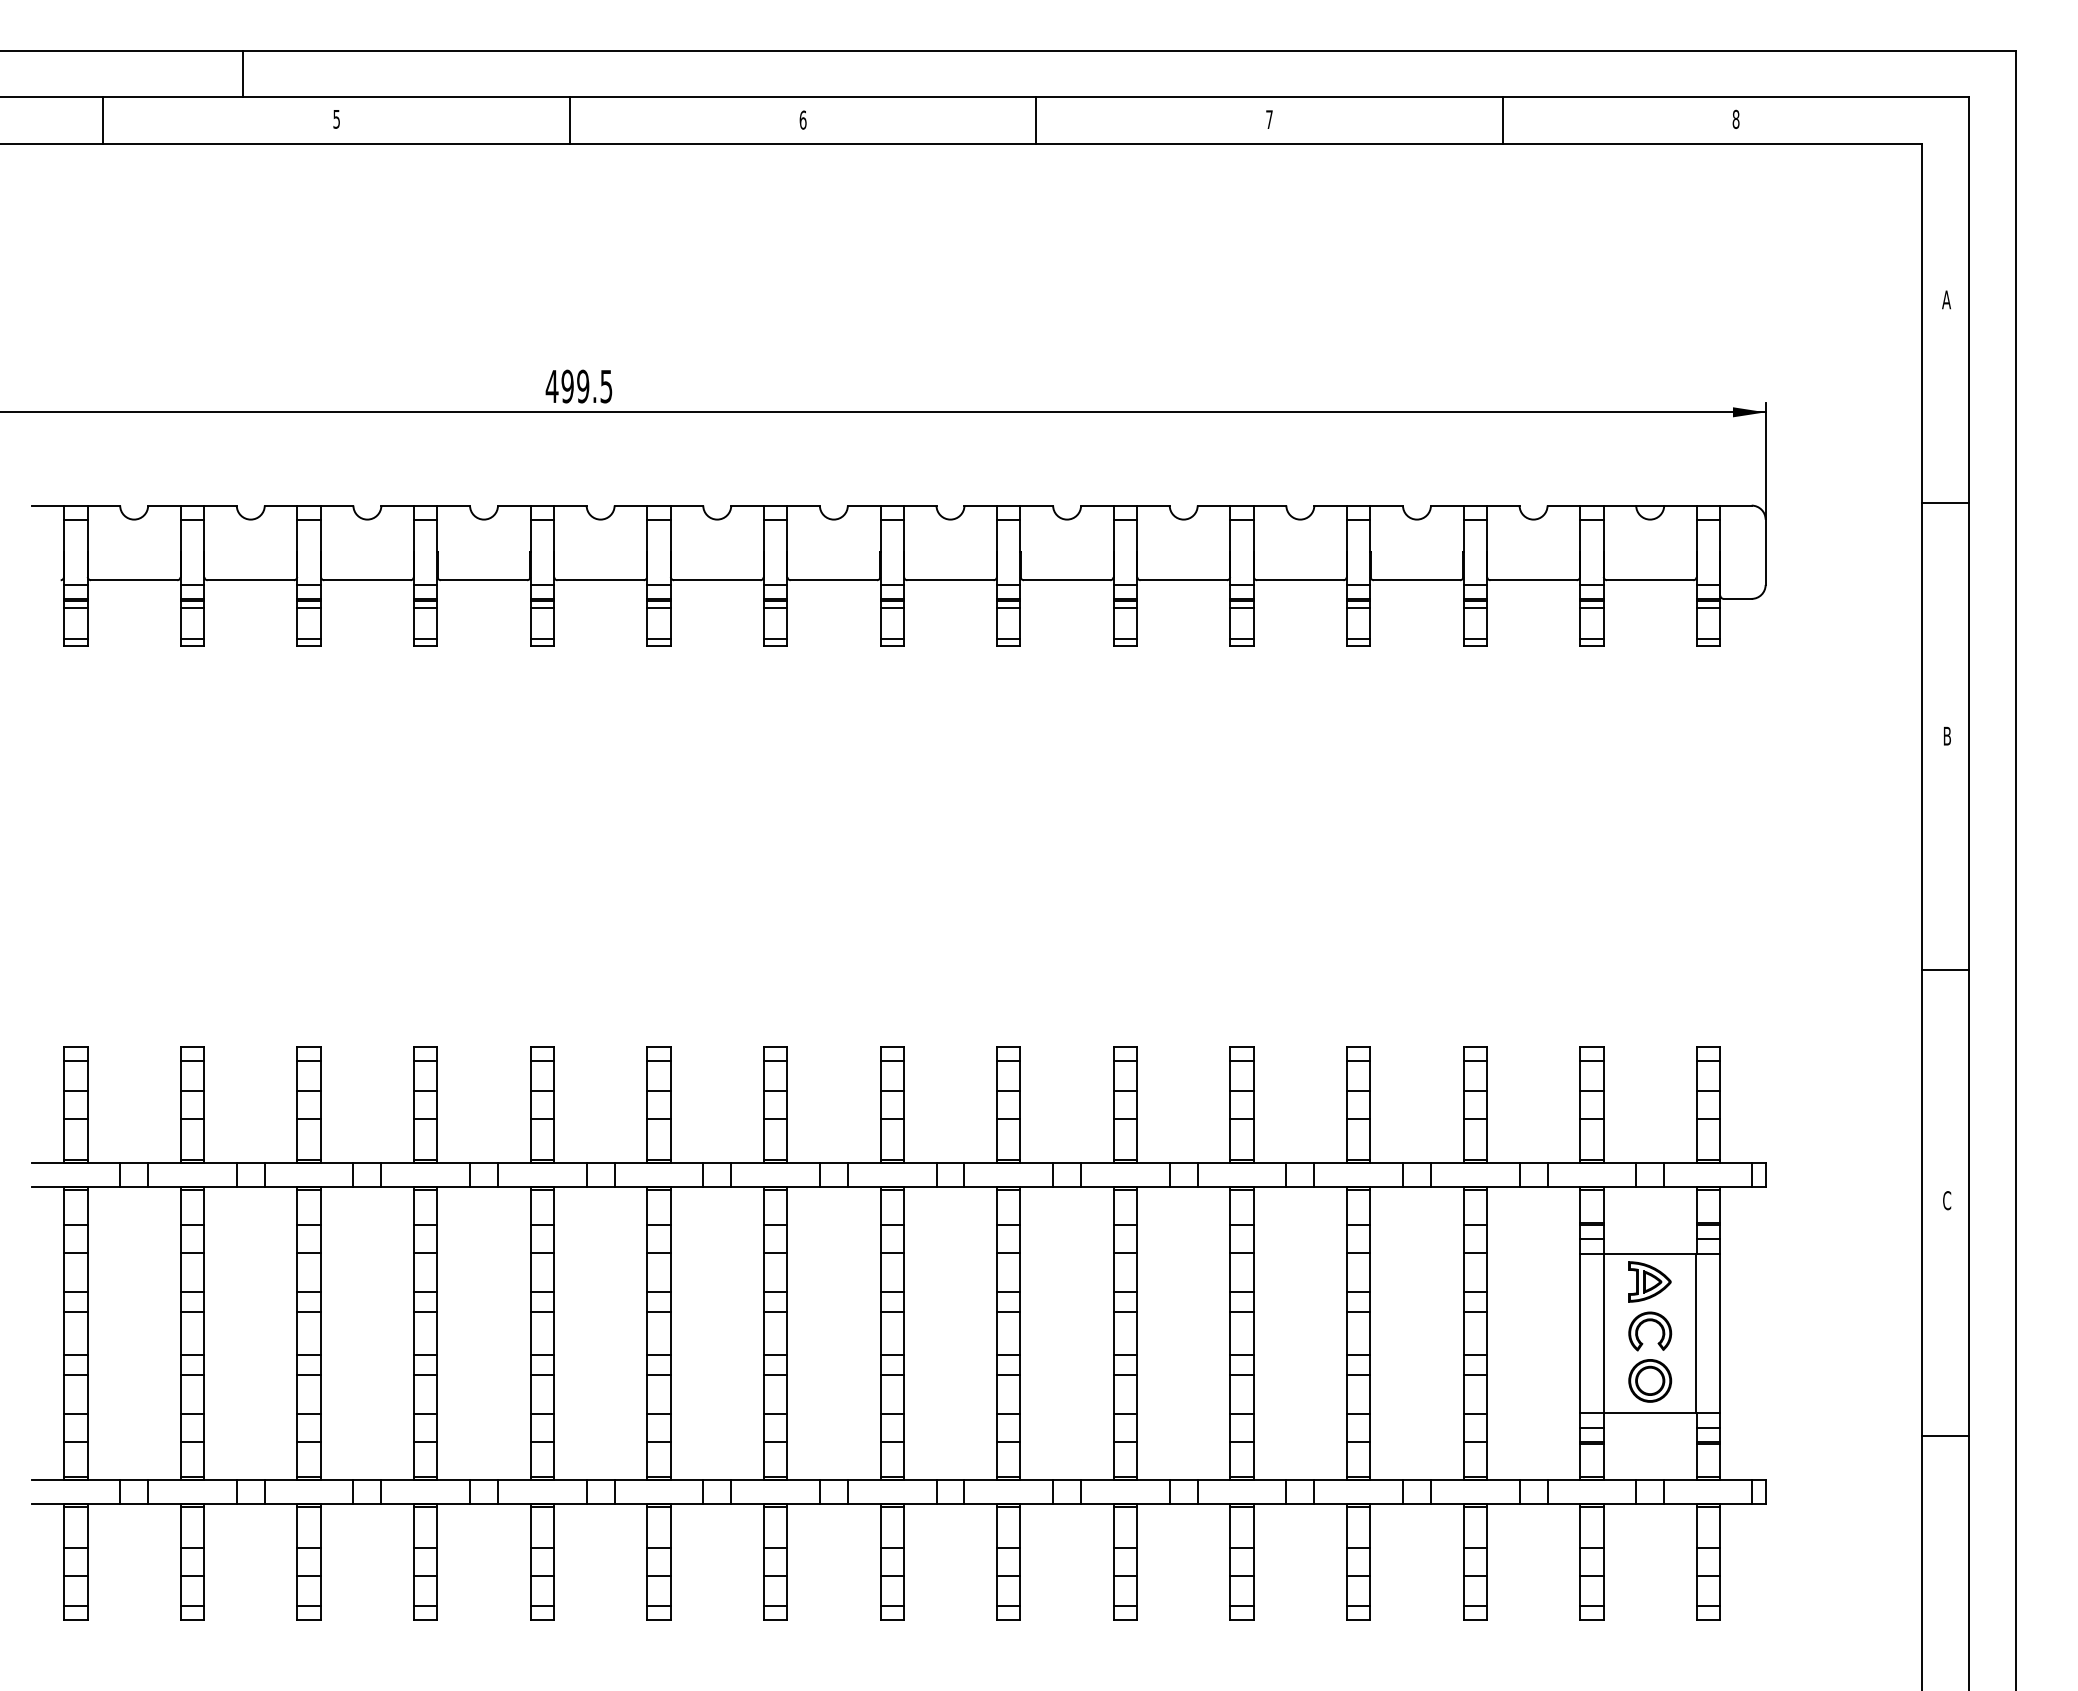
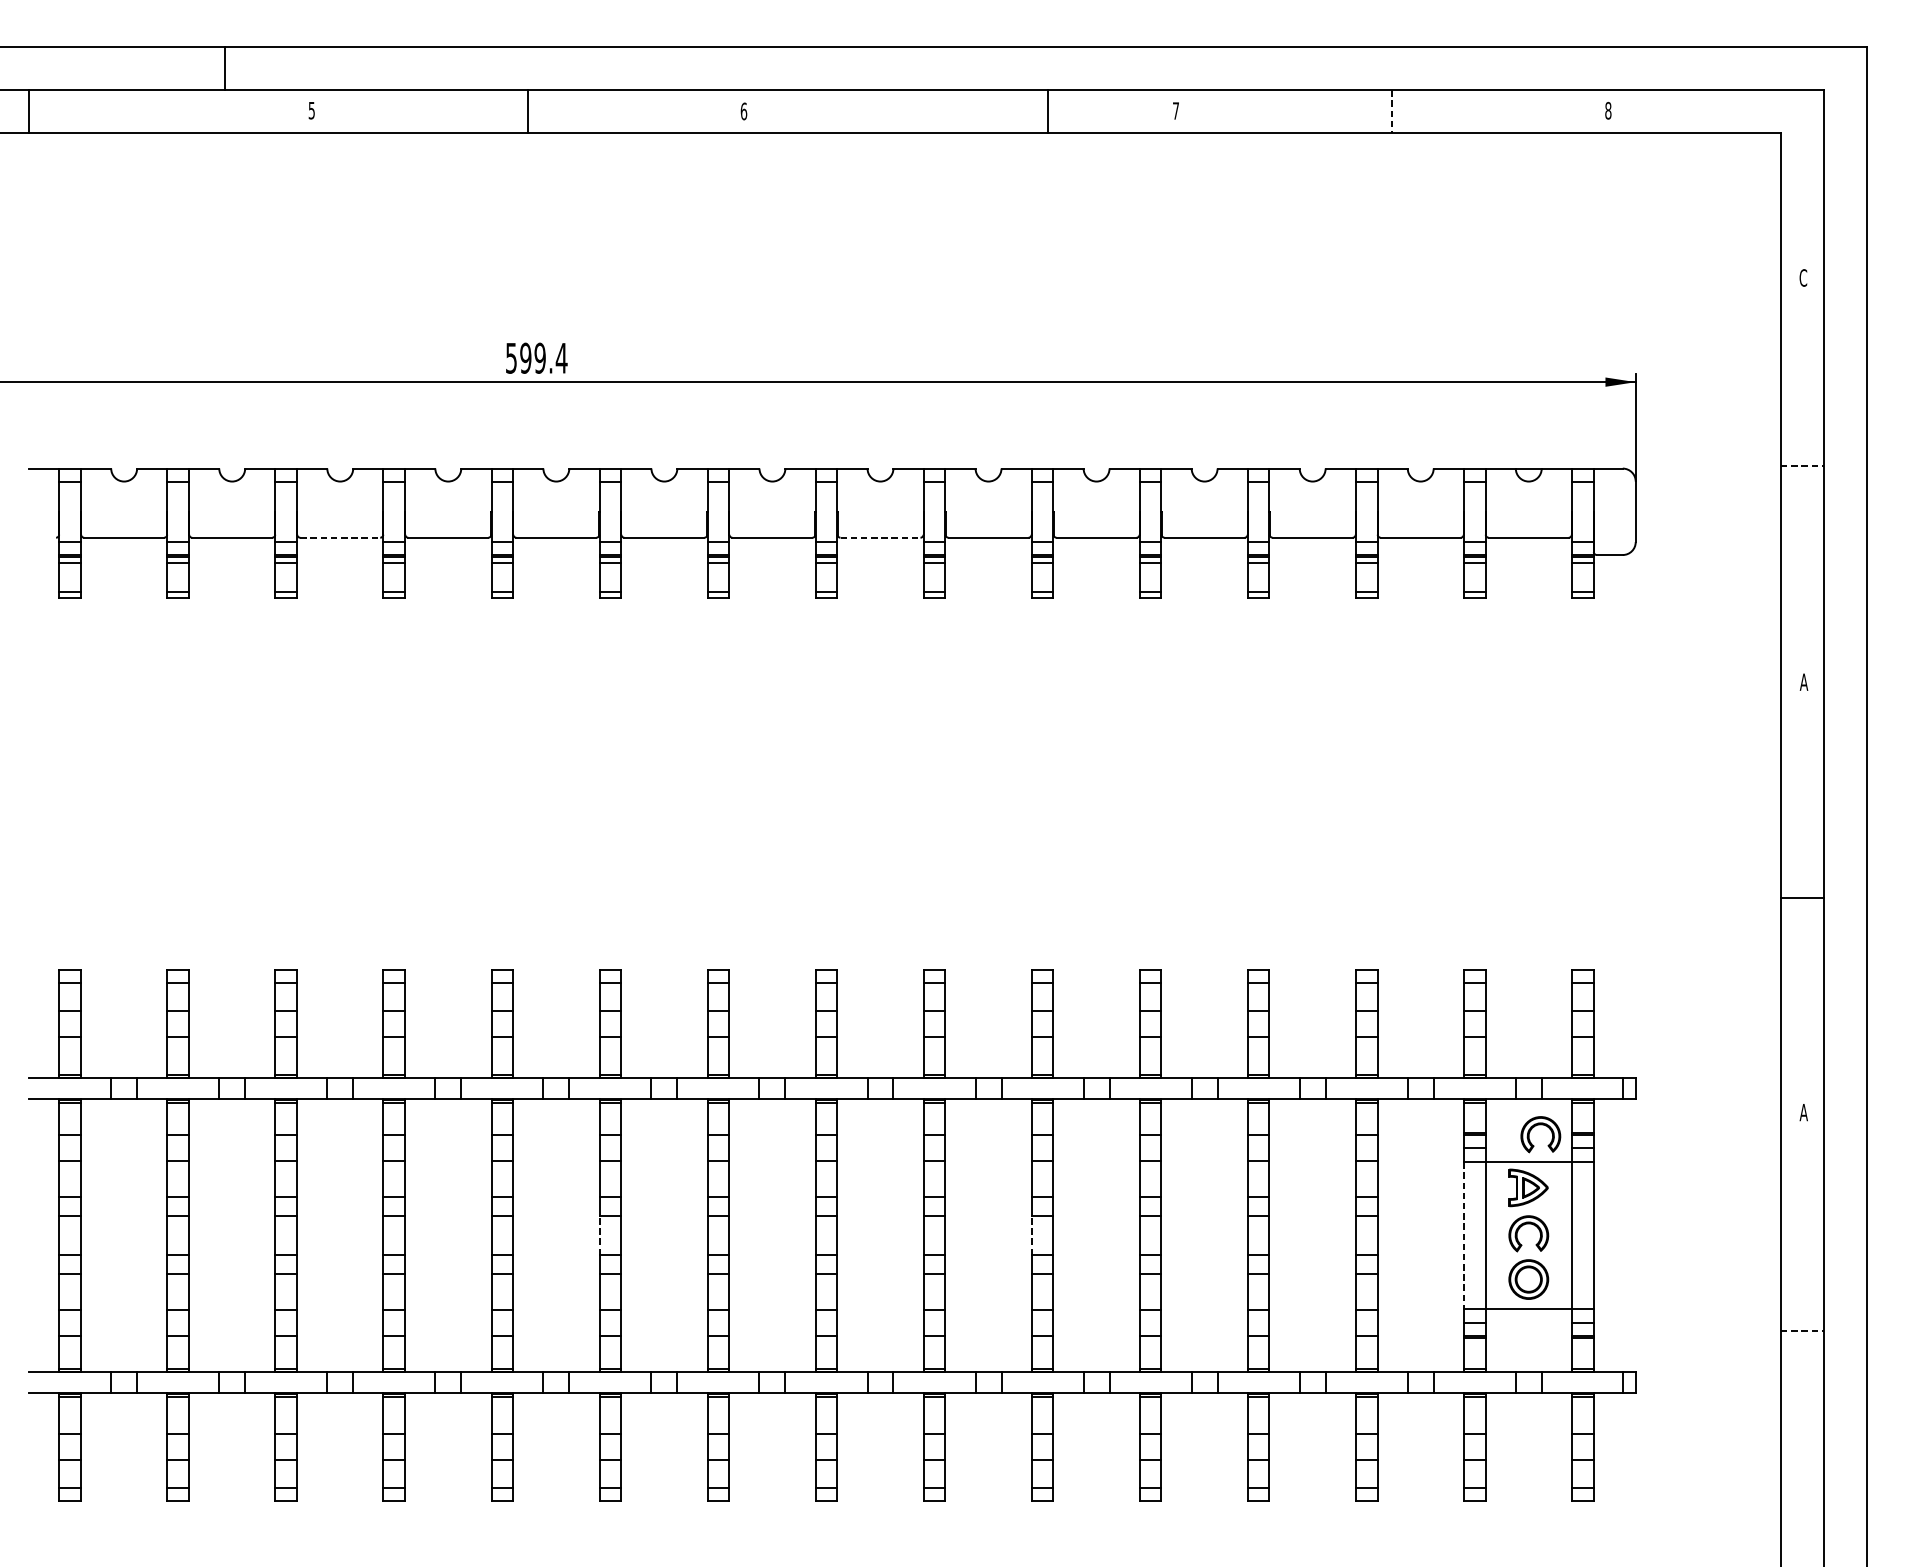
line: (103, 120) -> (29, 111), moved
line: (1036, 120) -> (1048, 111), moved
line: (1502, 121) -> (1391, 112), solid -> dashed
text: (1946, 299) -> (1803, 277), A -> C
text: (578, 386) -> (535, 358), 499.5 -> 599.4
line: (1946, 503) -> (1803, 466), solid -> dashed
line: (367, 580) -> (340, 537), solid -> dashed
line: (950, 580) -> (880, 537), solid -> dashed
text: (1946, 735) -> (1803, 681), B -> A
text: (1946, 1200) -> (1803, 1112), C -> A
part: (1663, 1214) -> (1541, 1125), added
line: (647, 1333) -> (599, 1235), solid -> dashed
line: (1113, 1333) -> (1031, 1235), solid -> dashed
line: (1580, 1334) -> (1464, 1236), solid -> dashed
line: (1946, 1436) -> (1803, 1331), solid -> dashed

